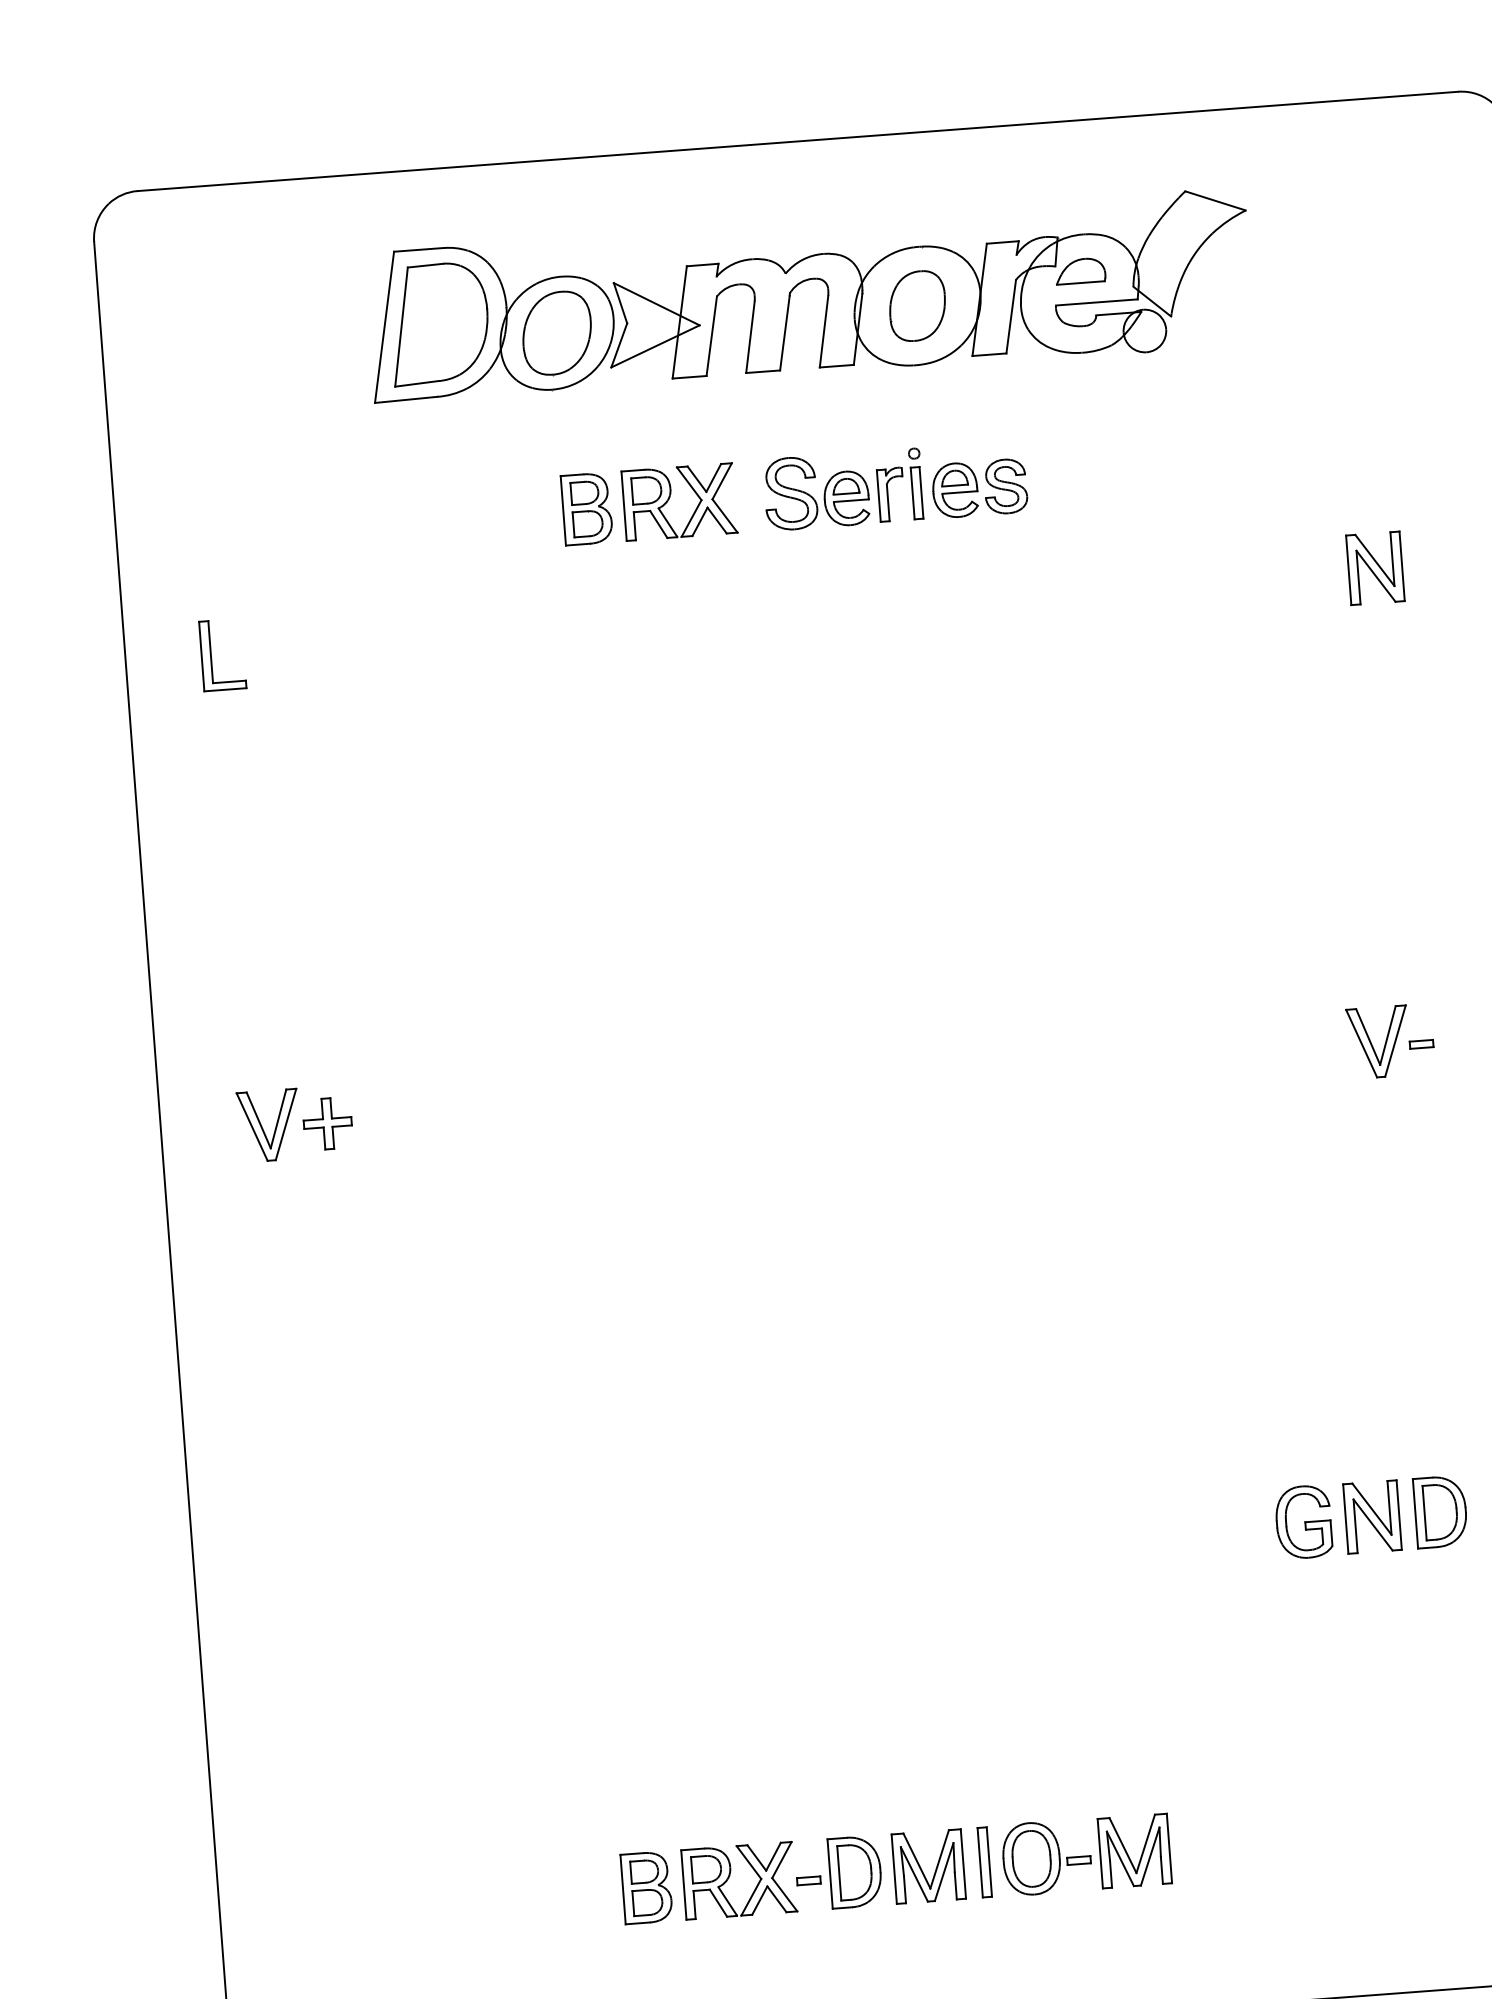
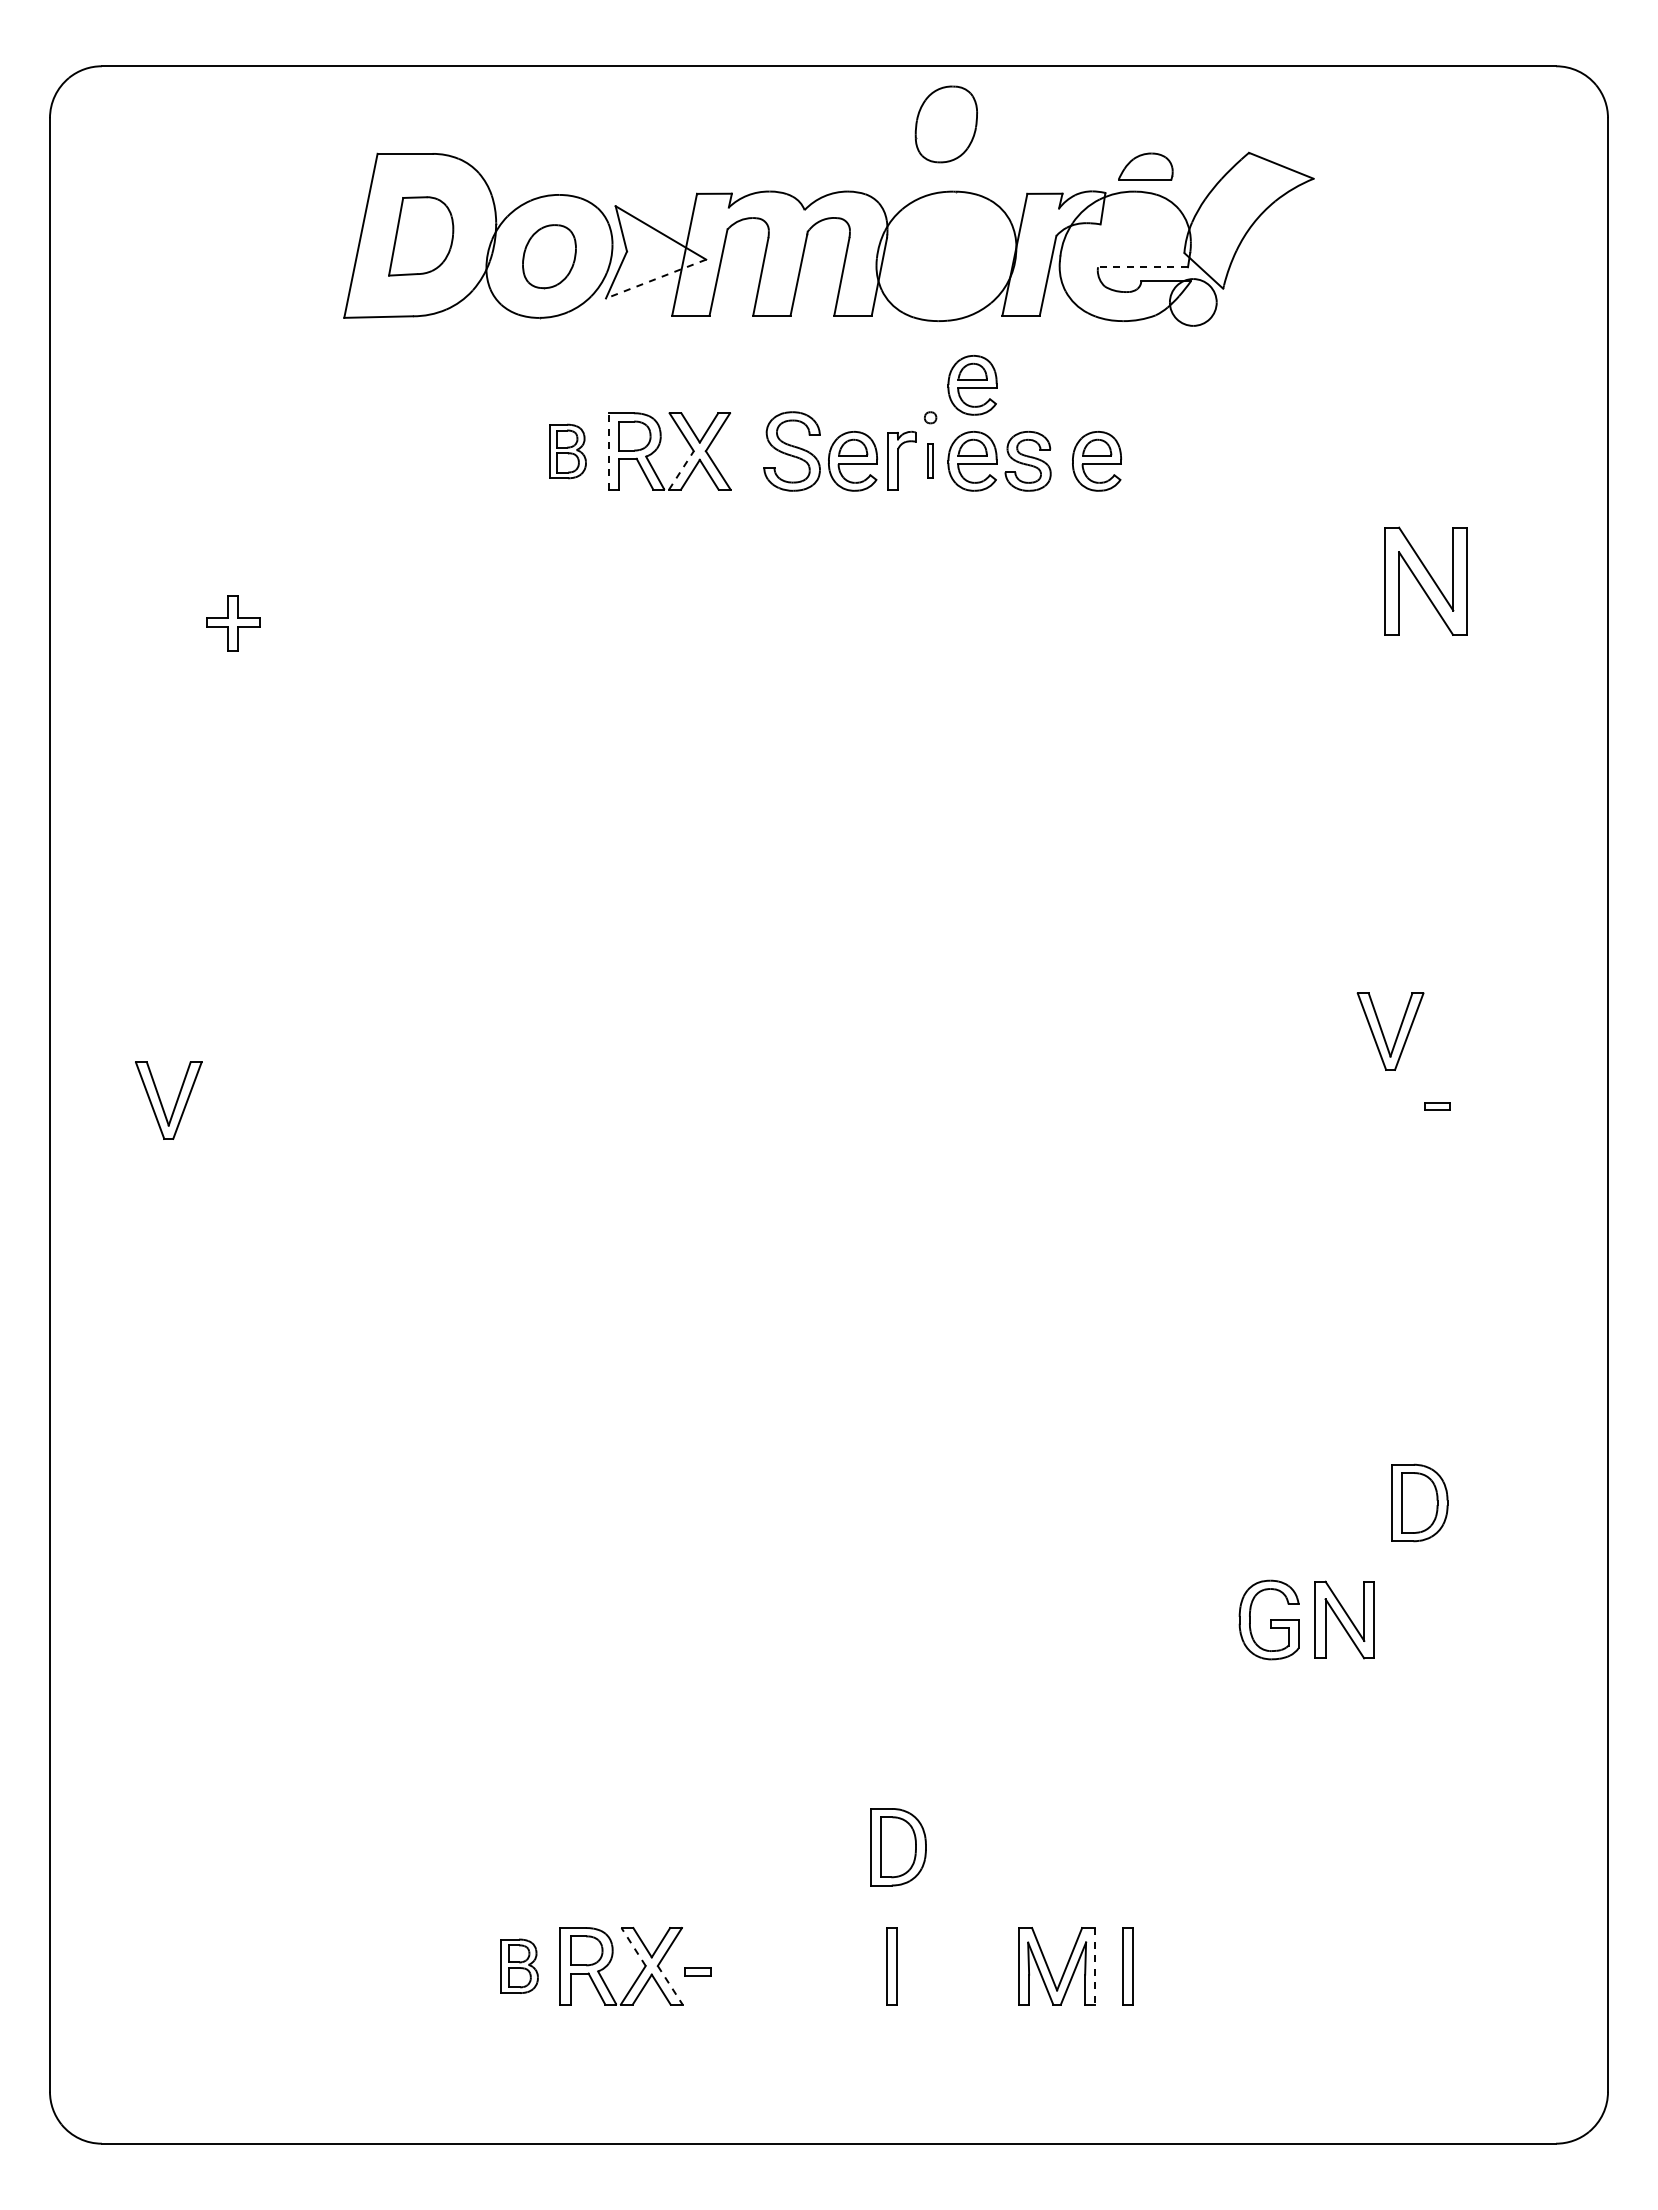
part: (1080, 271) -> (1145, 166), moved
line: (1097, 302) -> (1143, 267), solid -> dashed
part: (916, 306) -> (945, 124), moved
part: (438, 323) -> (420, 236), size x0.6
part: (557, 333) -> (549, 256), size x0.7
line: (655, 346) -> (656, 279), solid -> dashed
part: (950, 421) -> (972, 385), added
part: (1067, 482) -> (1096, 461), added
part: (917, 493) -> (930, 461), size x0.6
line: (624, 506) -> (608, 451), solid -> dashed
part: (586, 509) -> (567, 451), size x0.7
line: (691, 518) -> (681, 470), solid -> dashed
part: (1375, 568) -> (1426, 581), size x1.4
part: (211, 655) -> (144, 581), removed
part: (1372, 1043) -> (1383, 1032), moved
part: (328, 1123) -> (233, 623), moved
part: (1440, 1511) -> (1419, 1502), moved
part: (1198, 1846) -> (1127, 1966), added
line: (1169, 1848) -> (1095, 1966), solid -> dashed
part: (1046, 1857) -> (959, 1966), removed
line: (748, 1862) -> (633, 1947), solid -> dashed
part: (922, 1870) -> (823, 1970), removed
part: (855, 1872) -> (898, 1847), moved
part: (646, 1888) -> (519, 1966), size x0.7
line: (785, 1894) -> (670, 1985), solid -> dashed

